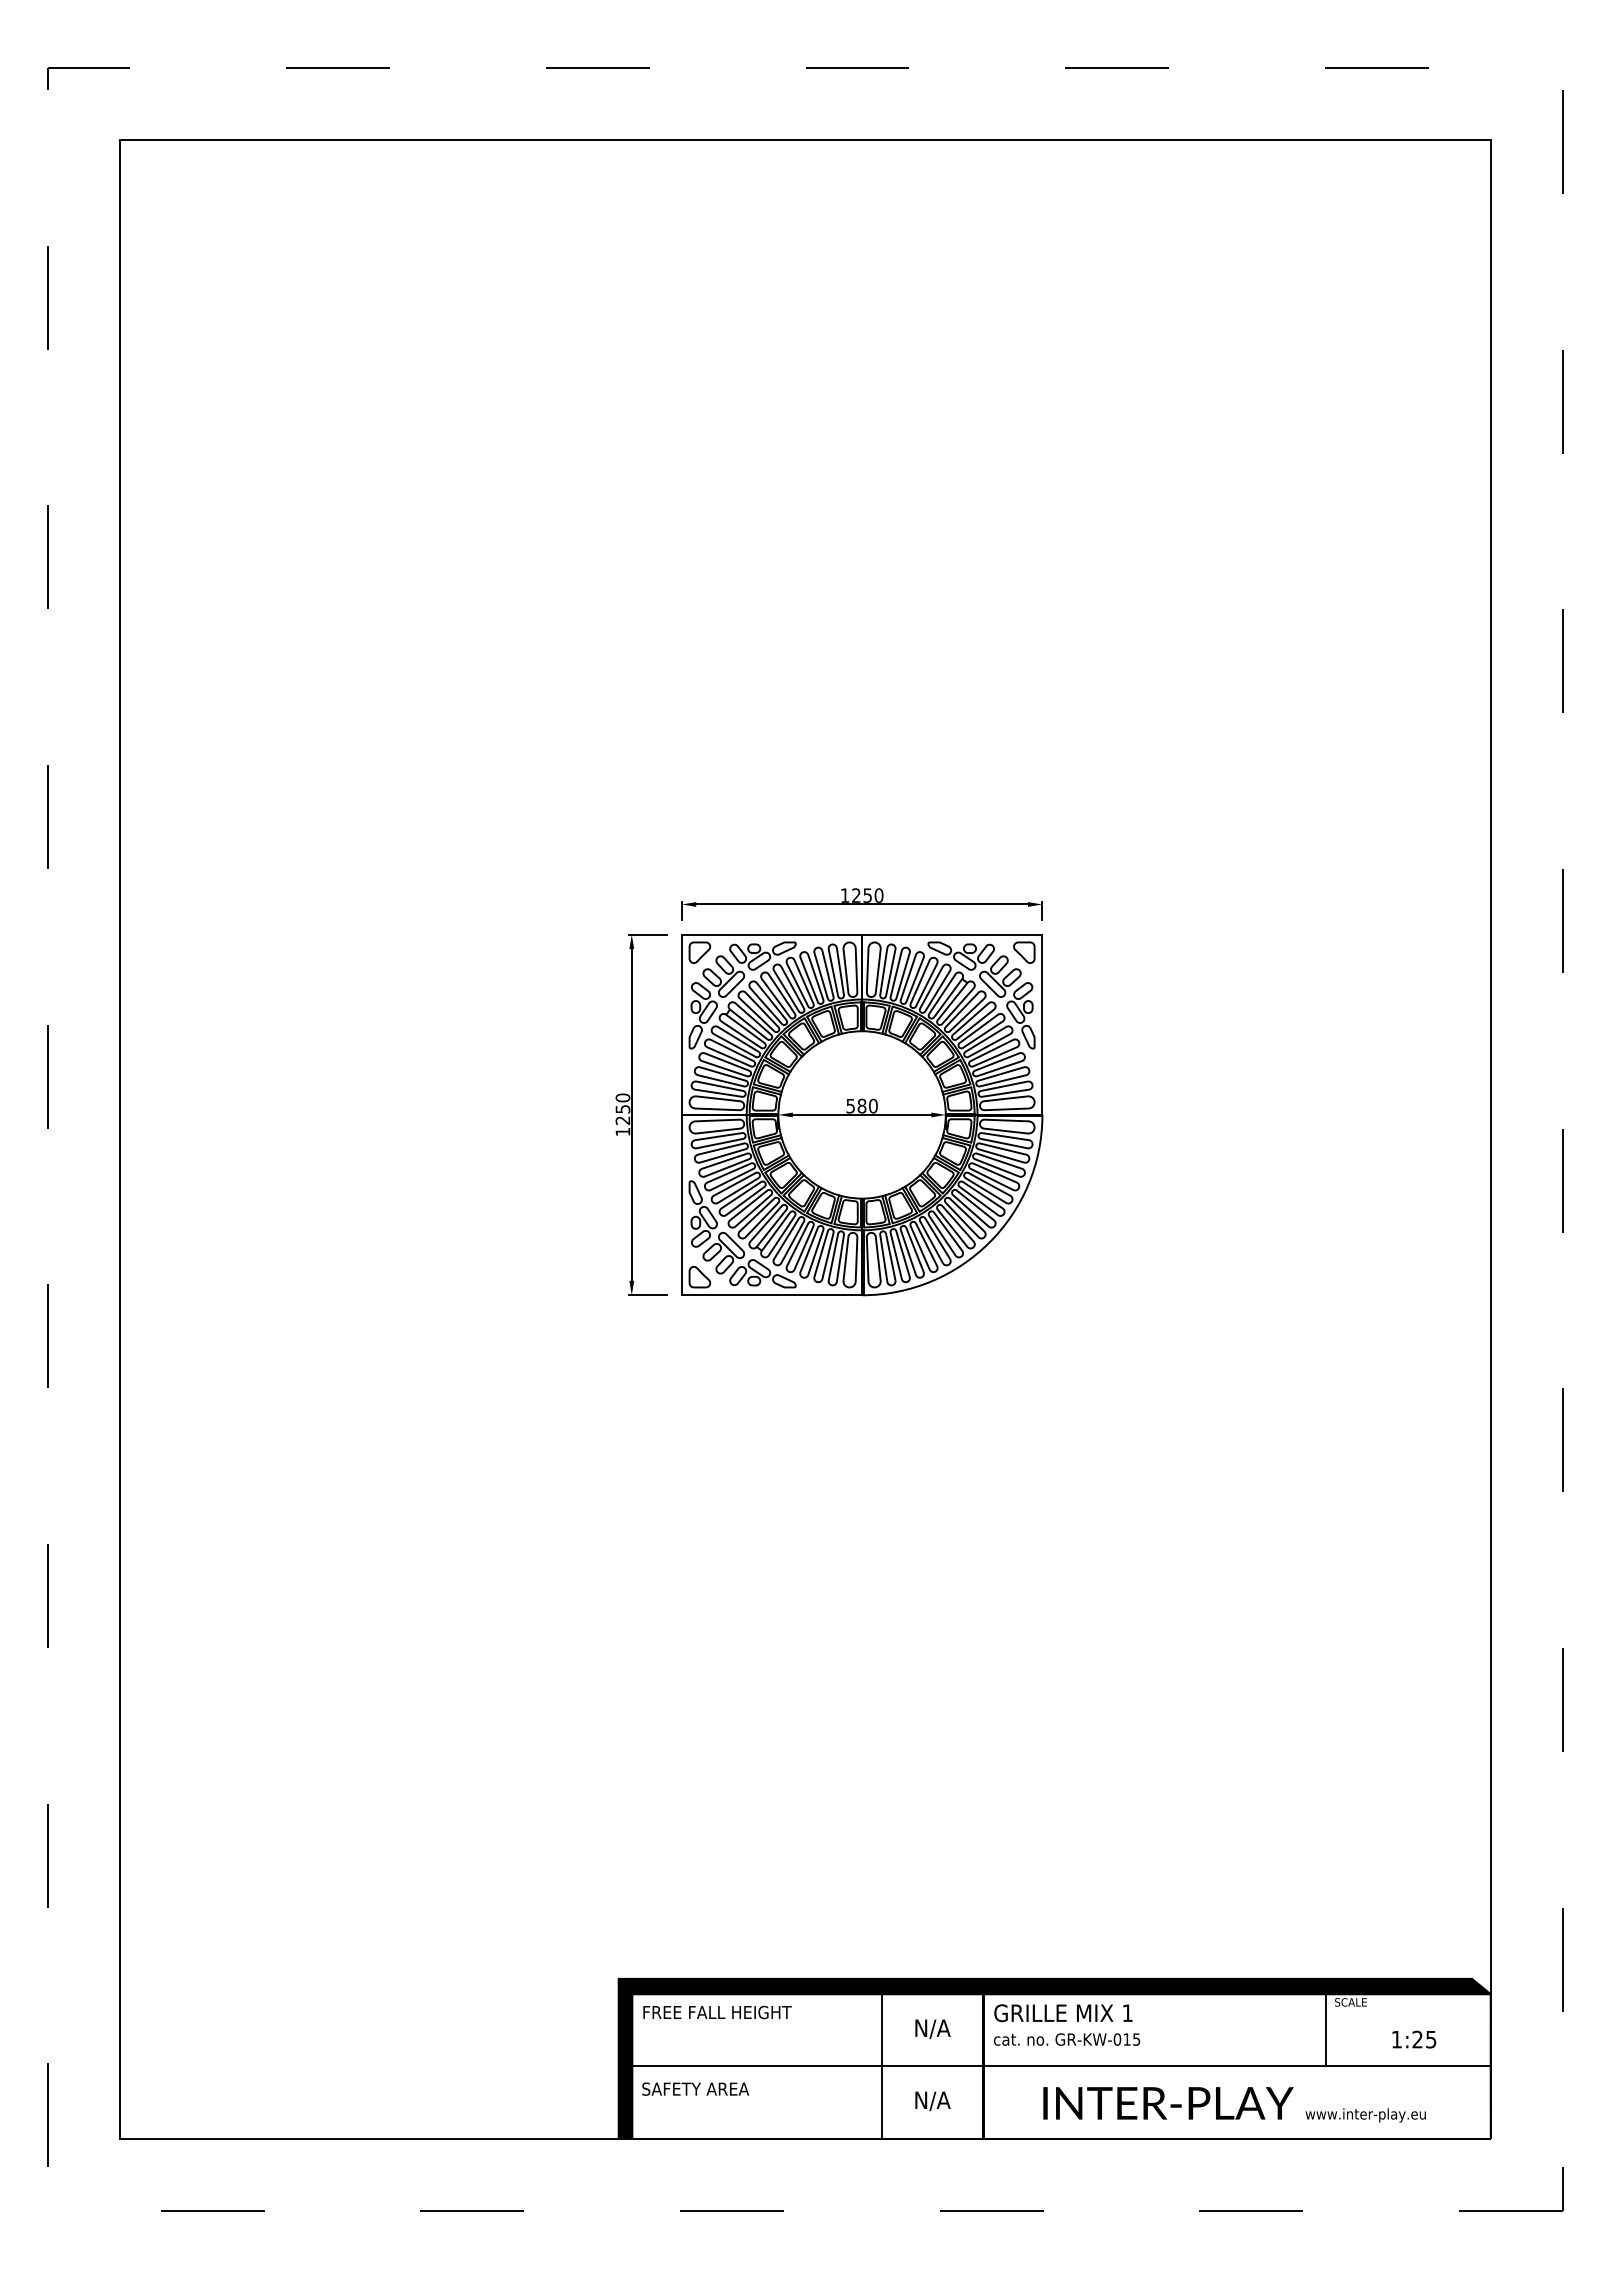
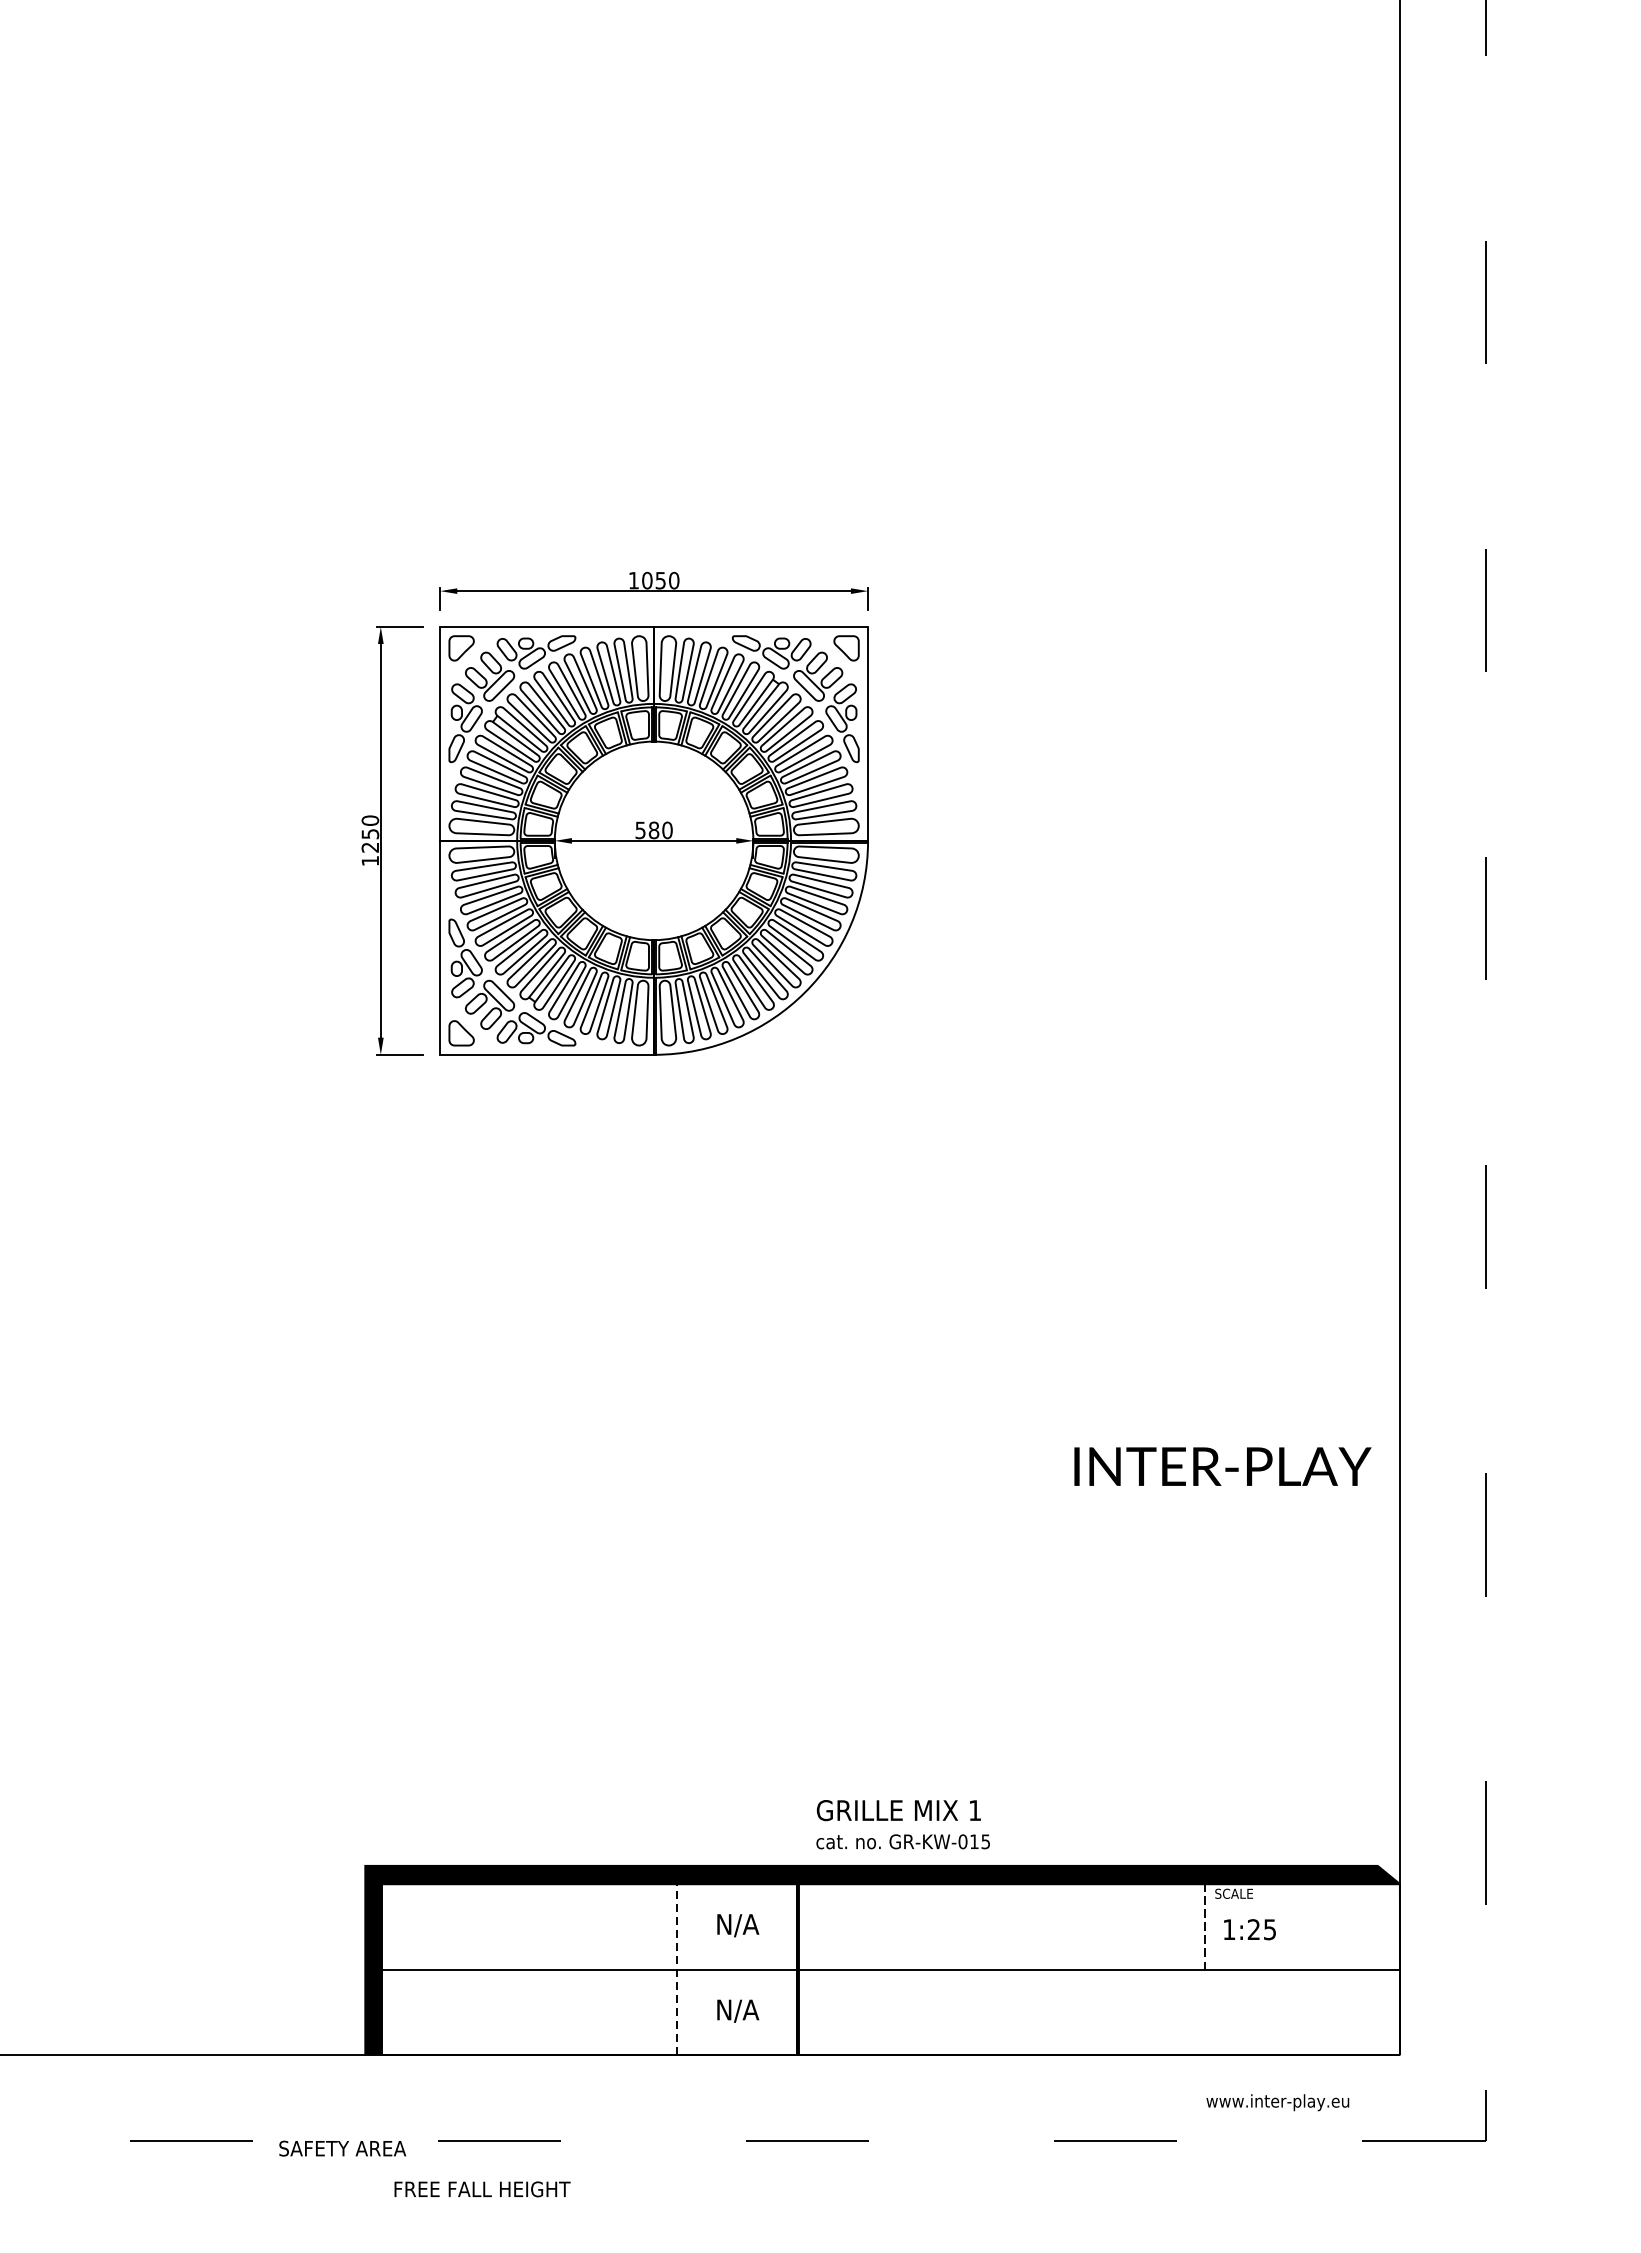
text: (856, 895) -> (647, 580), 1250 -> 1050
text: (717, 2012) -> (482, 2189), moved
text: (1067, 2024) -> (903, 1823), moved
line: (1326, 2029) -> (1205, 1925), solid -> dashed
text: (1414, 2039) -> (1250, 1929), moved
line: (881, 2065) -> (677, 1968), solid -> dashed
text: (695, 2088) -> (342, 2147), moved
text: (1168, 2103) -> (1222, 1466), moved
text: (1365, 2115) -> (1277, 2102), moved

